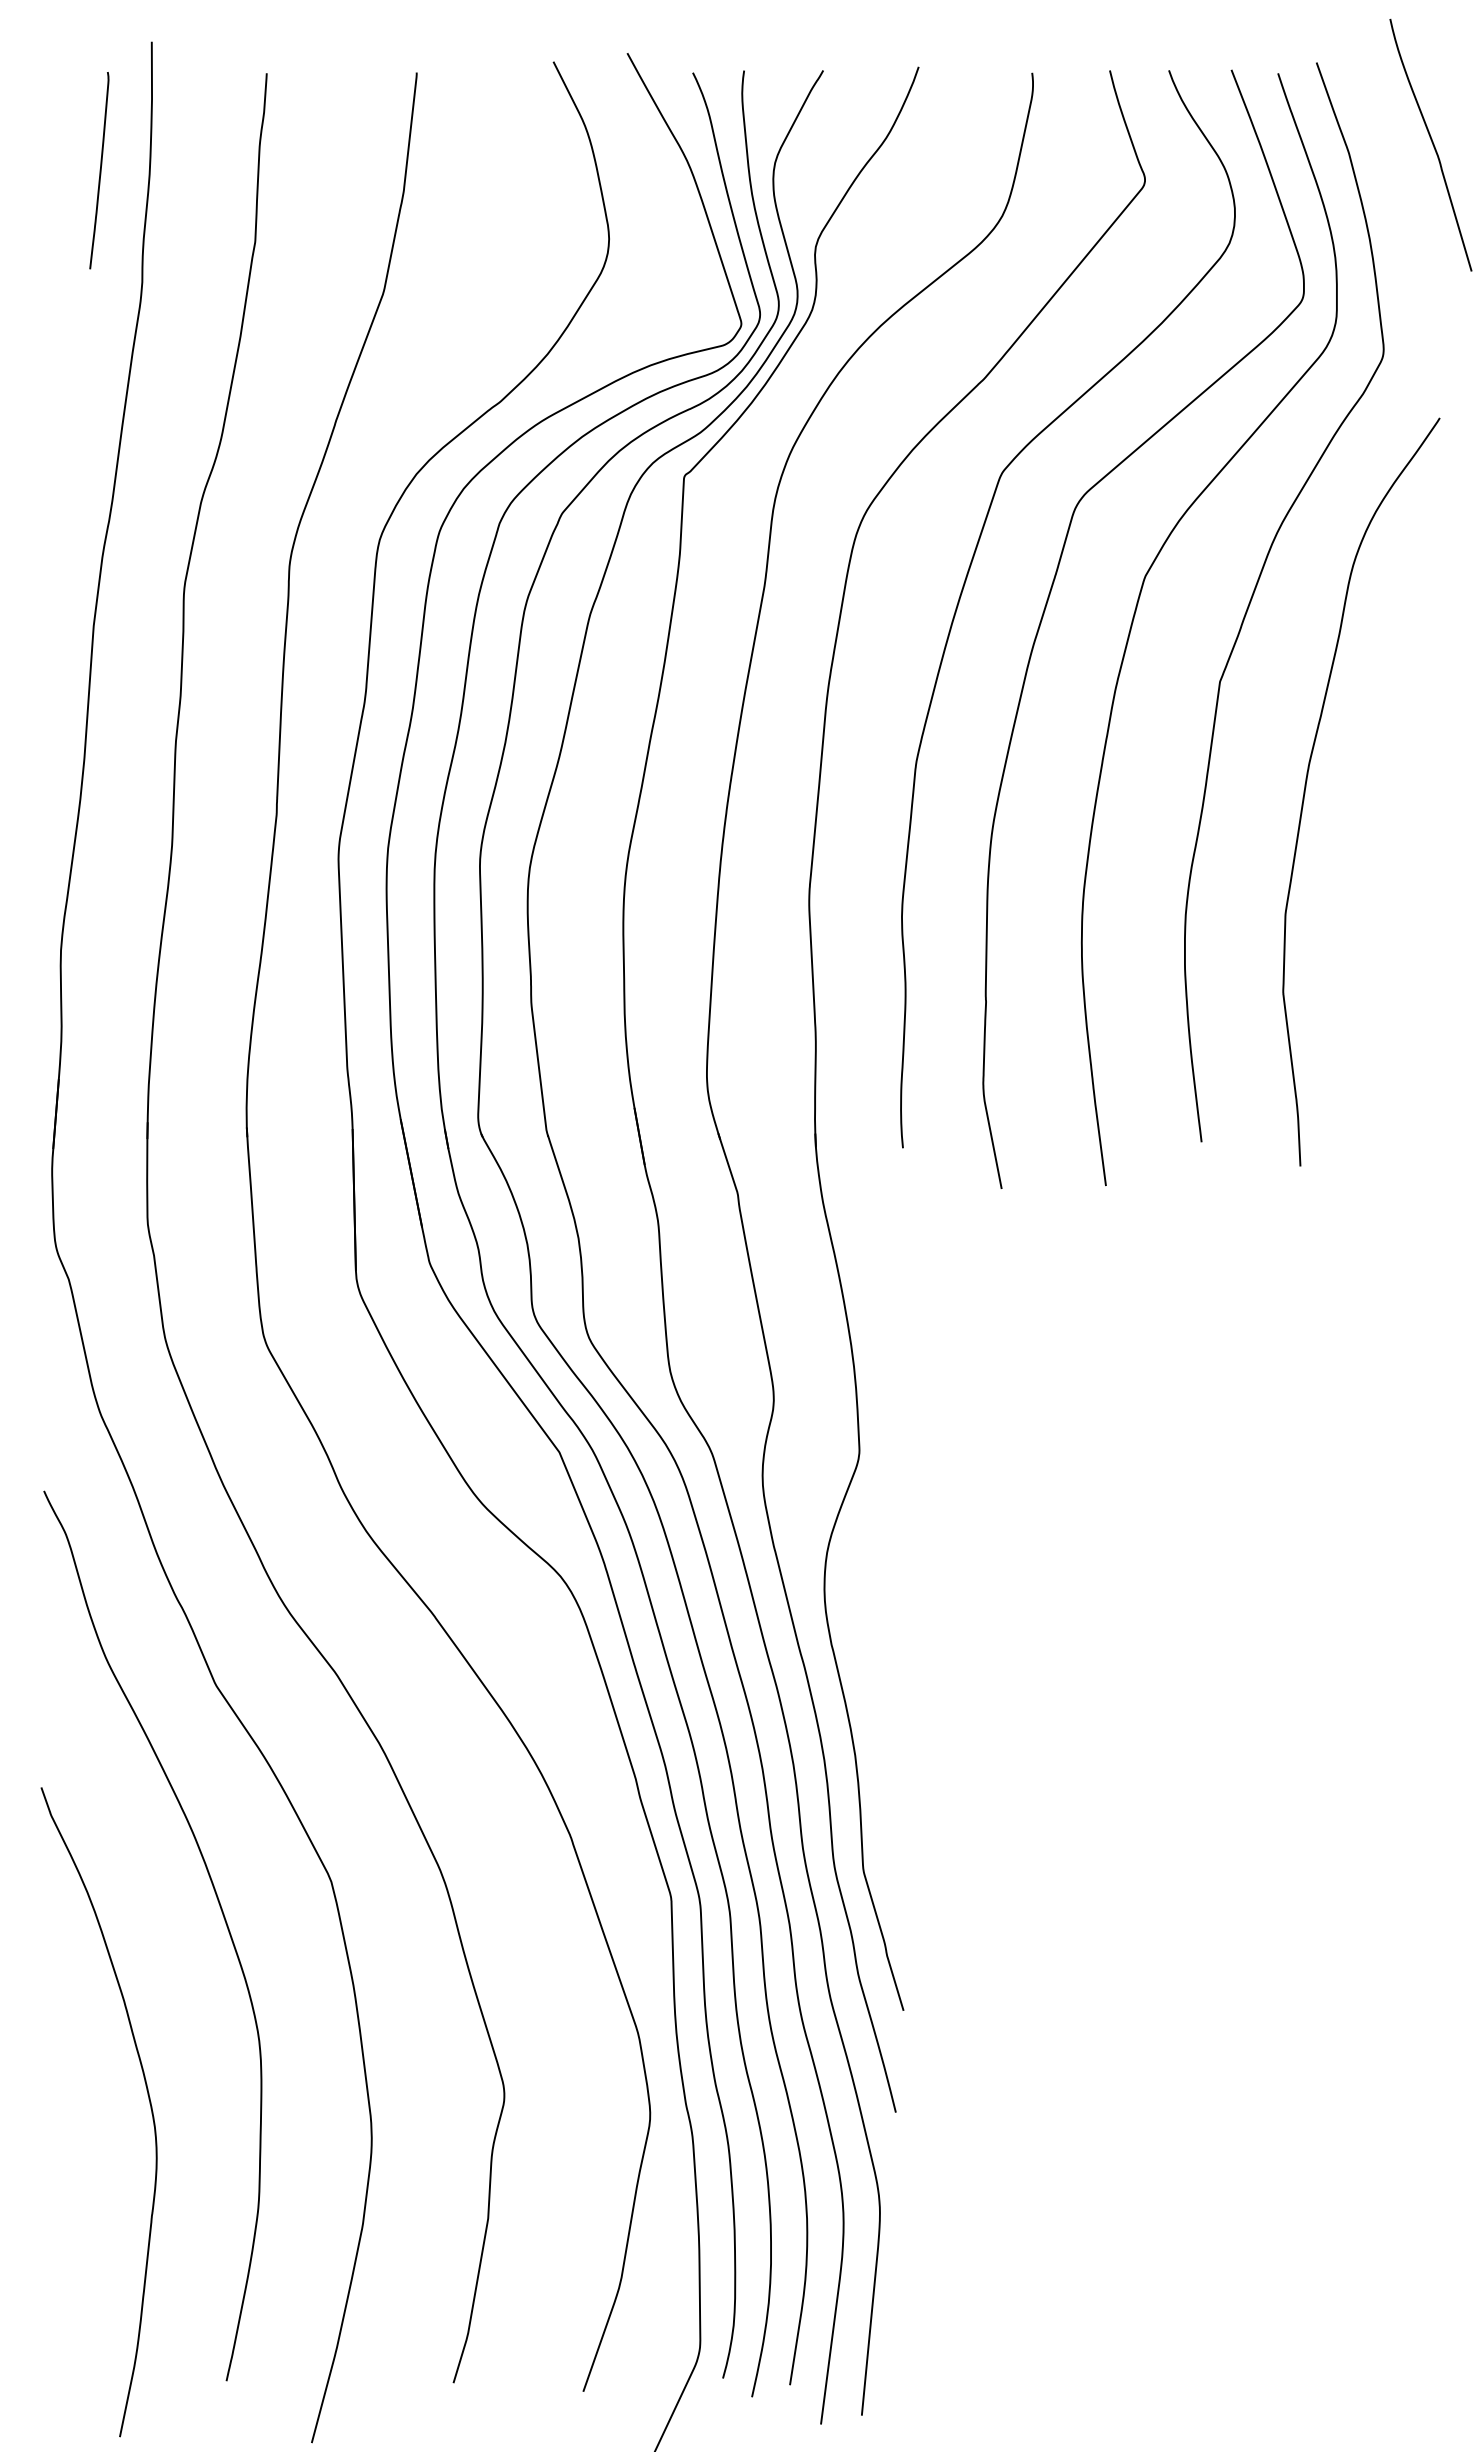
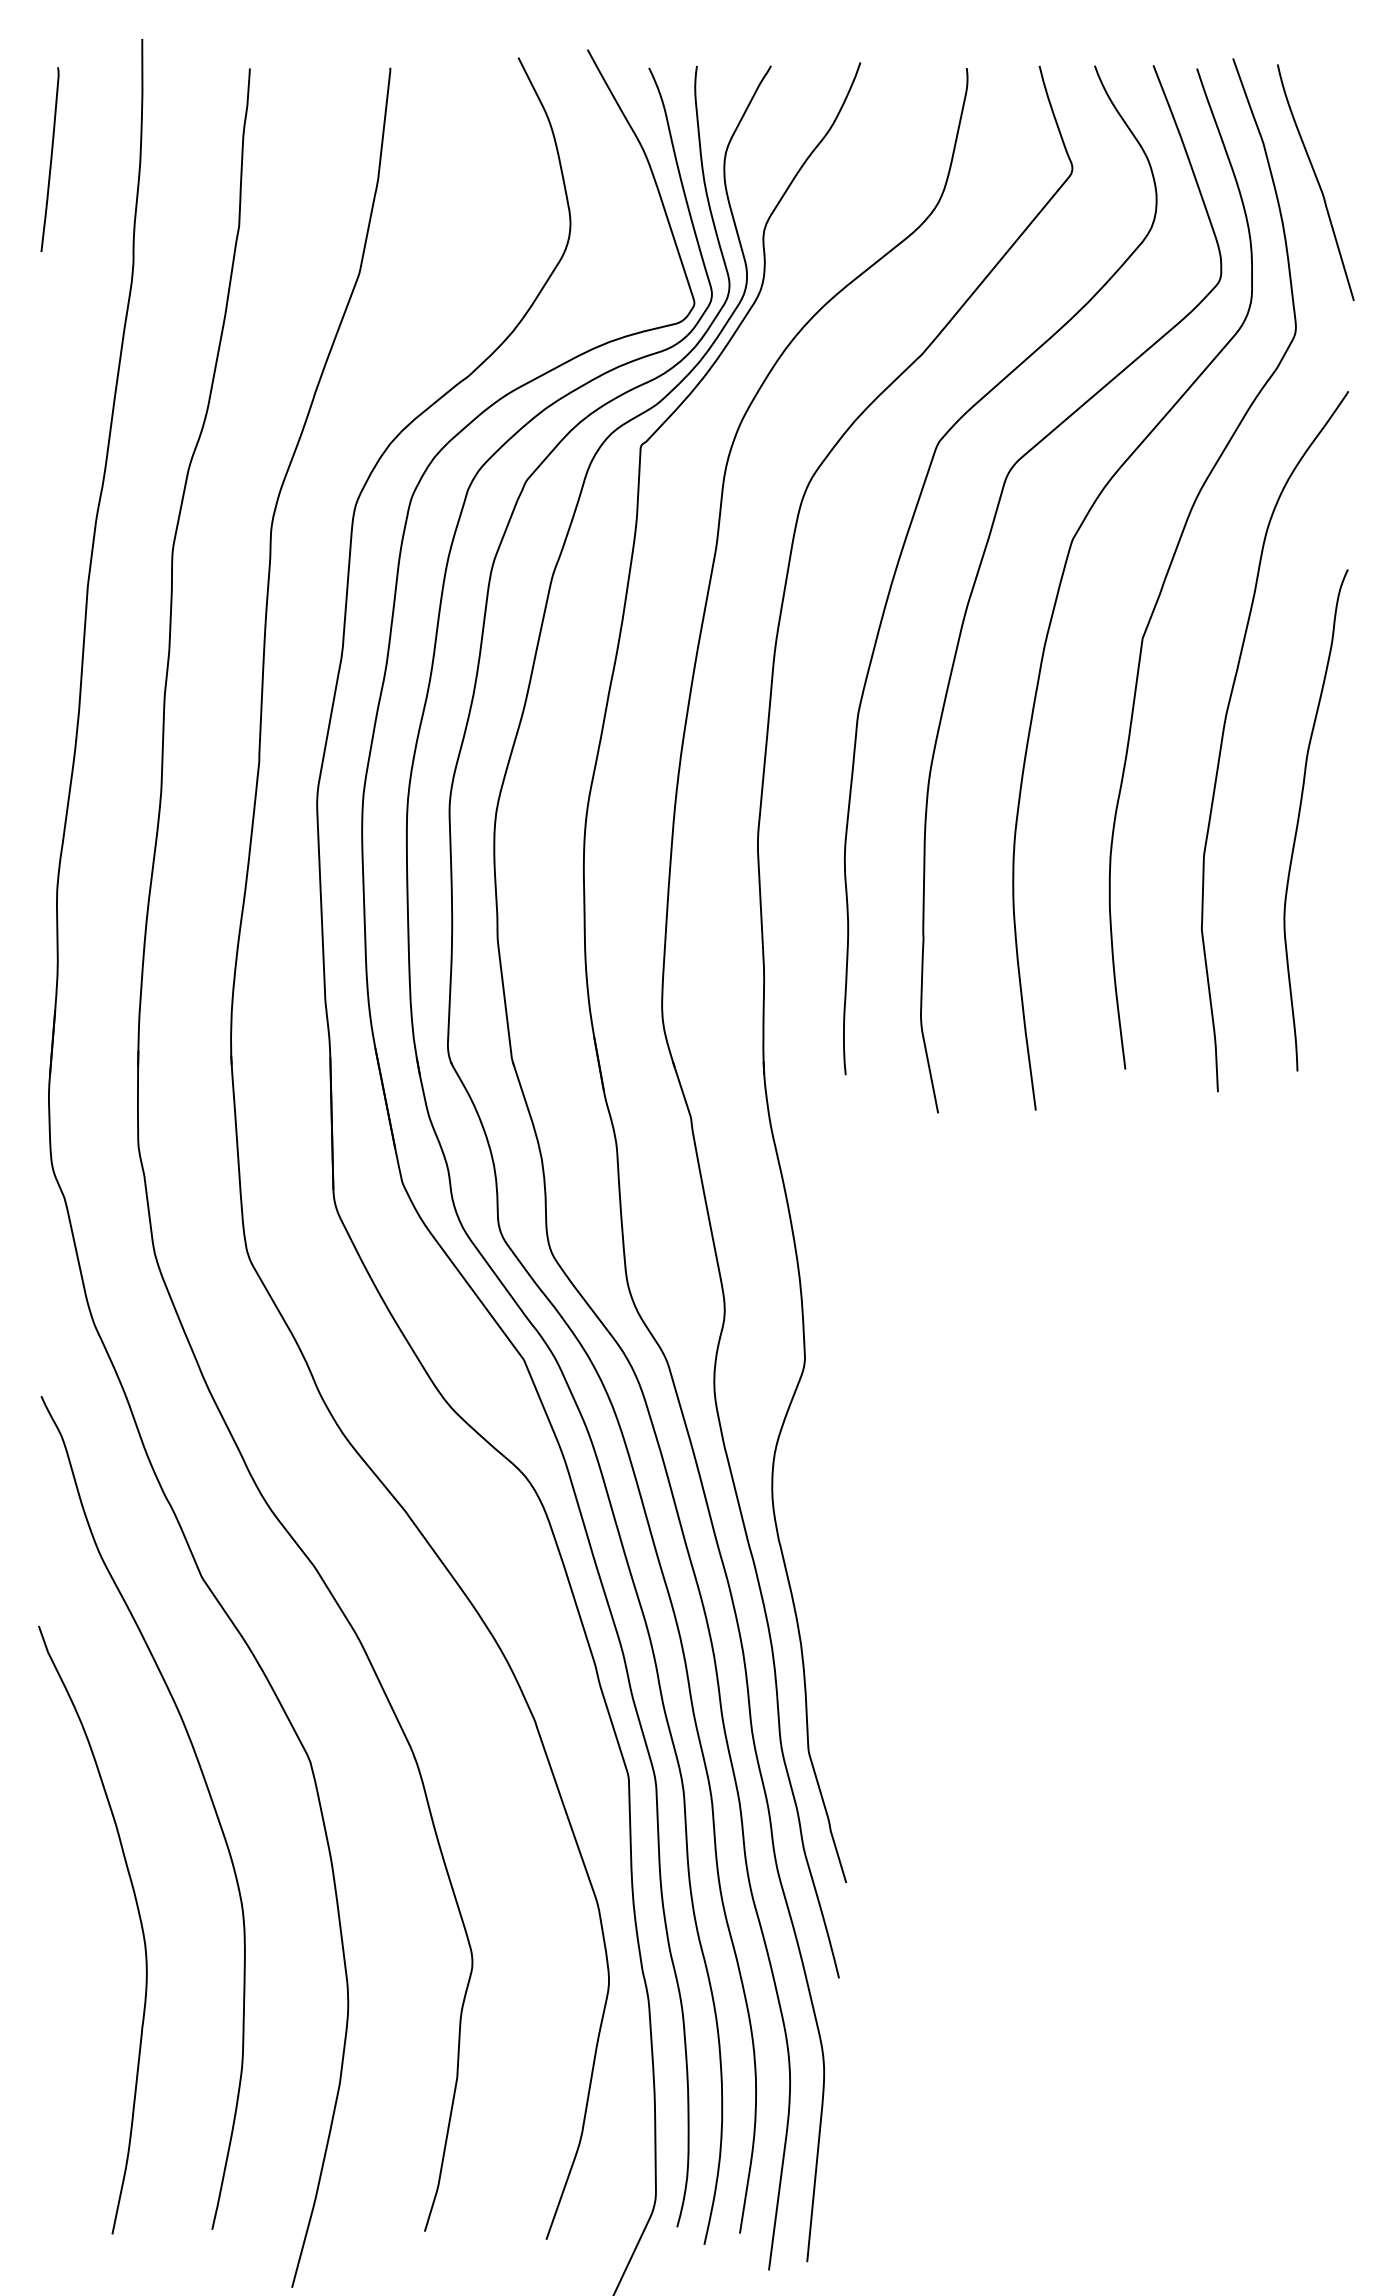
curve: (1432, 144) -> (1317, 182), moved
curve: (99, 170) -> (50, 159), moved
curve: (1387, 875) -> (1299, 819), added
curve: (149, 2104) -> (140, 1922), moved

